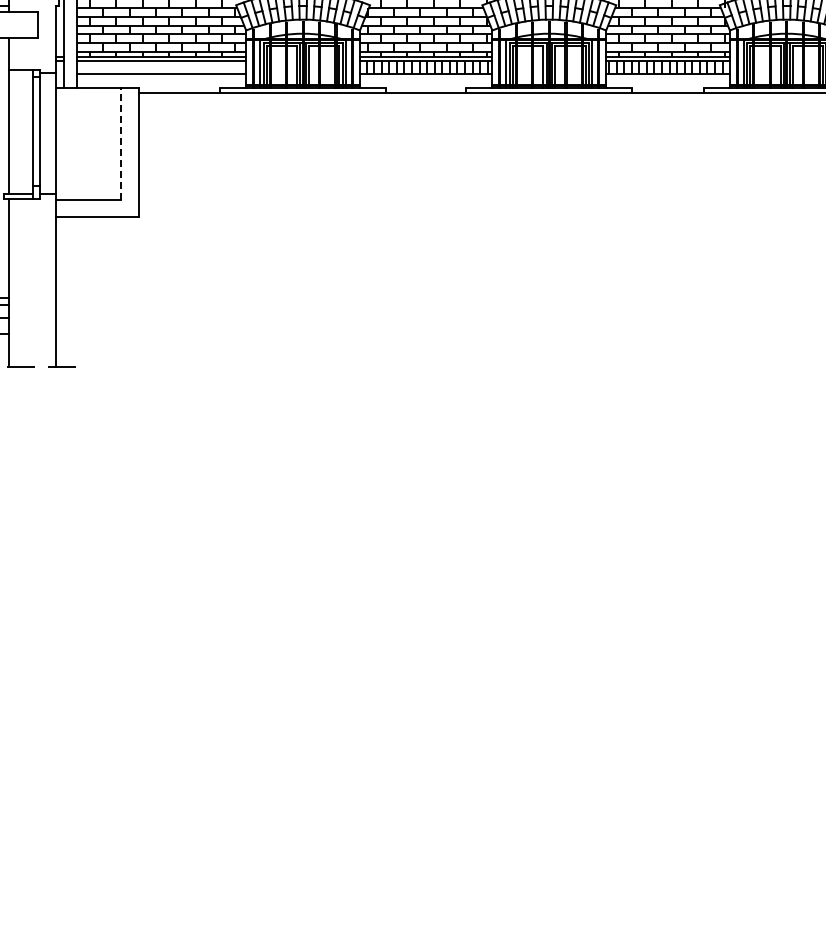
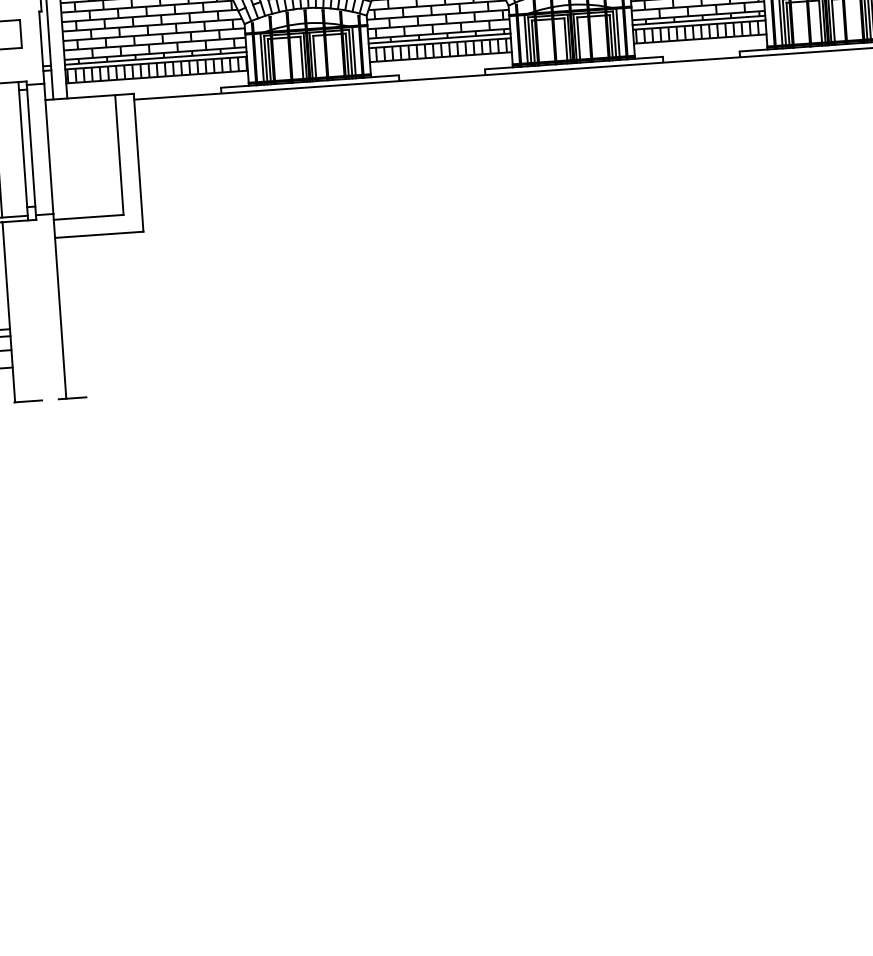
hatch: (161, 66) -> (156, 69), added
line: (121, 143) -> (119, 154), dashed -> solid

